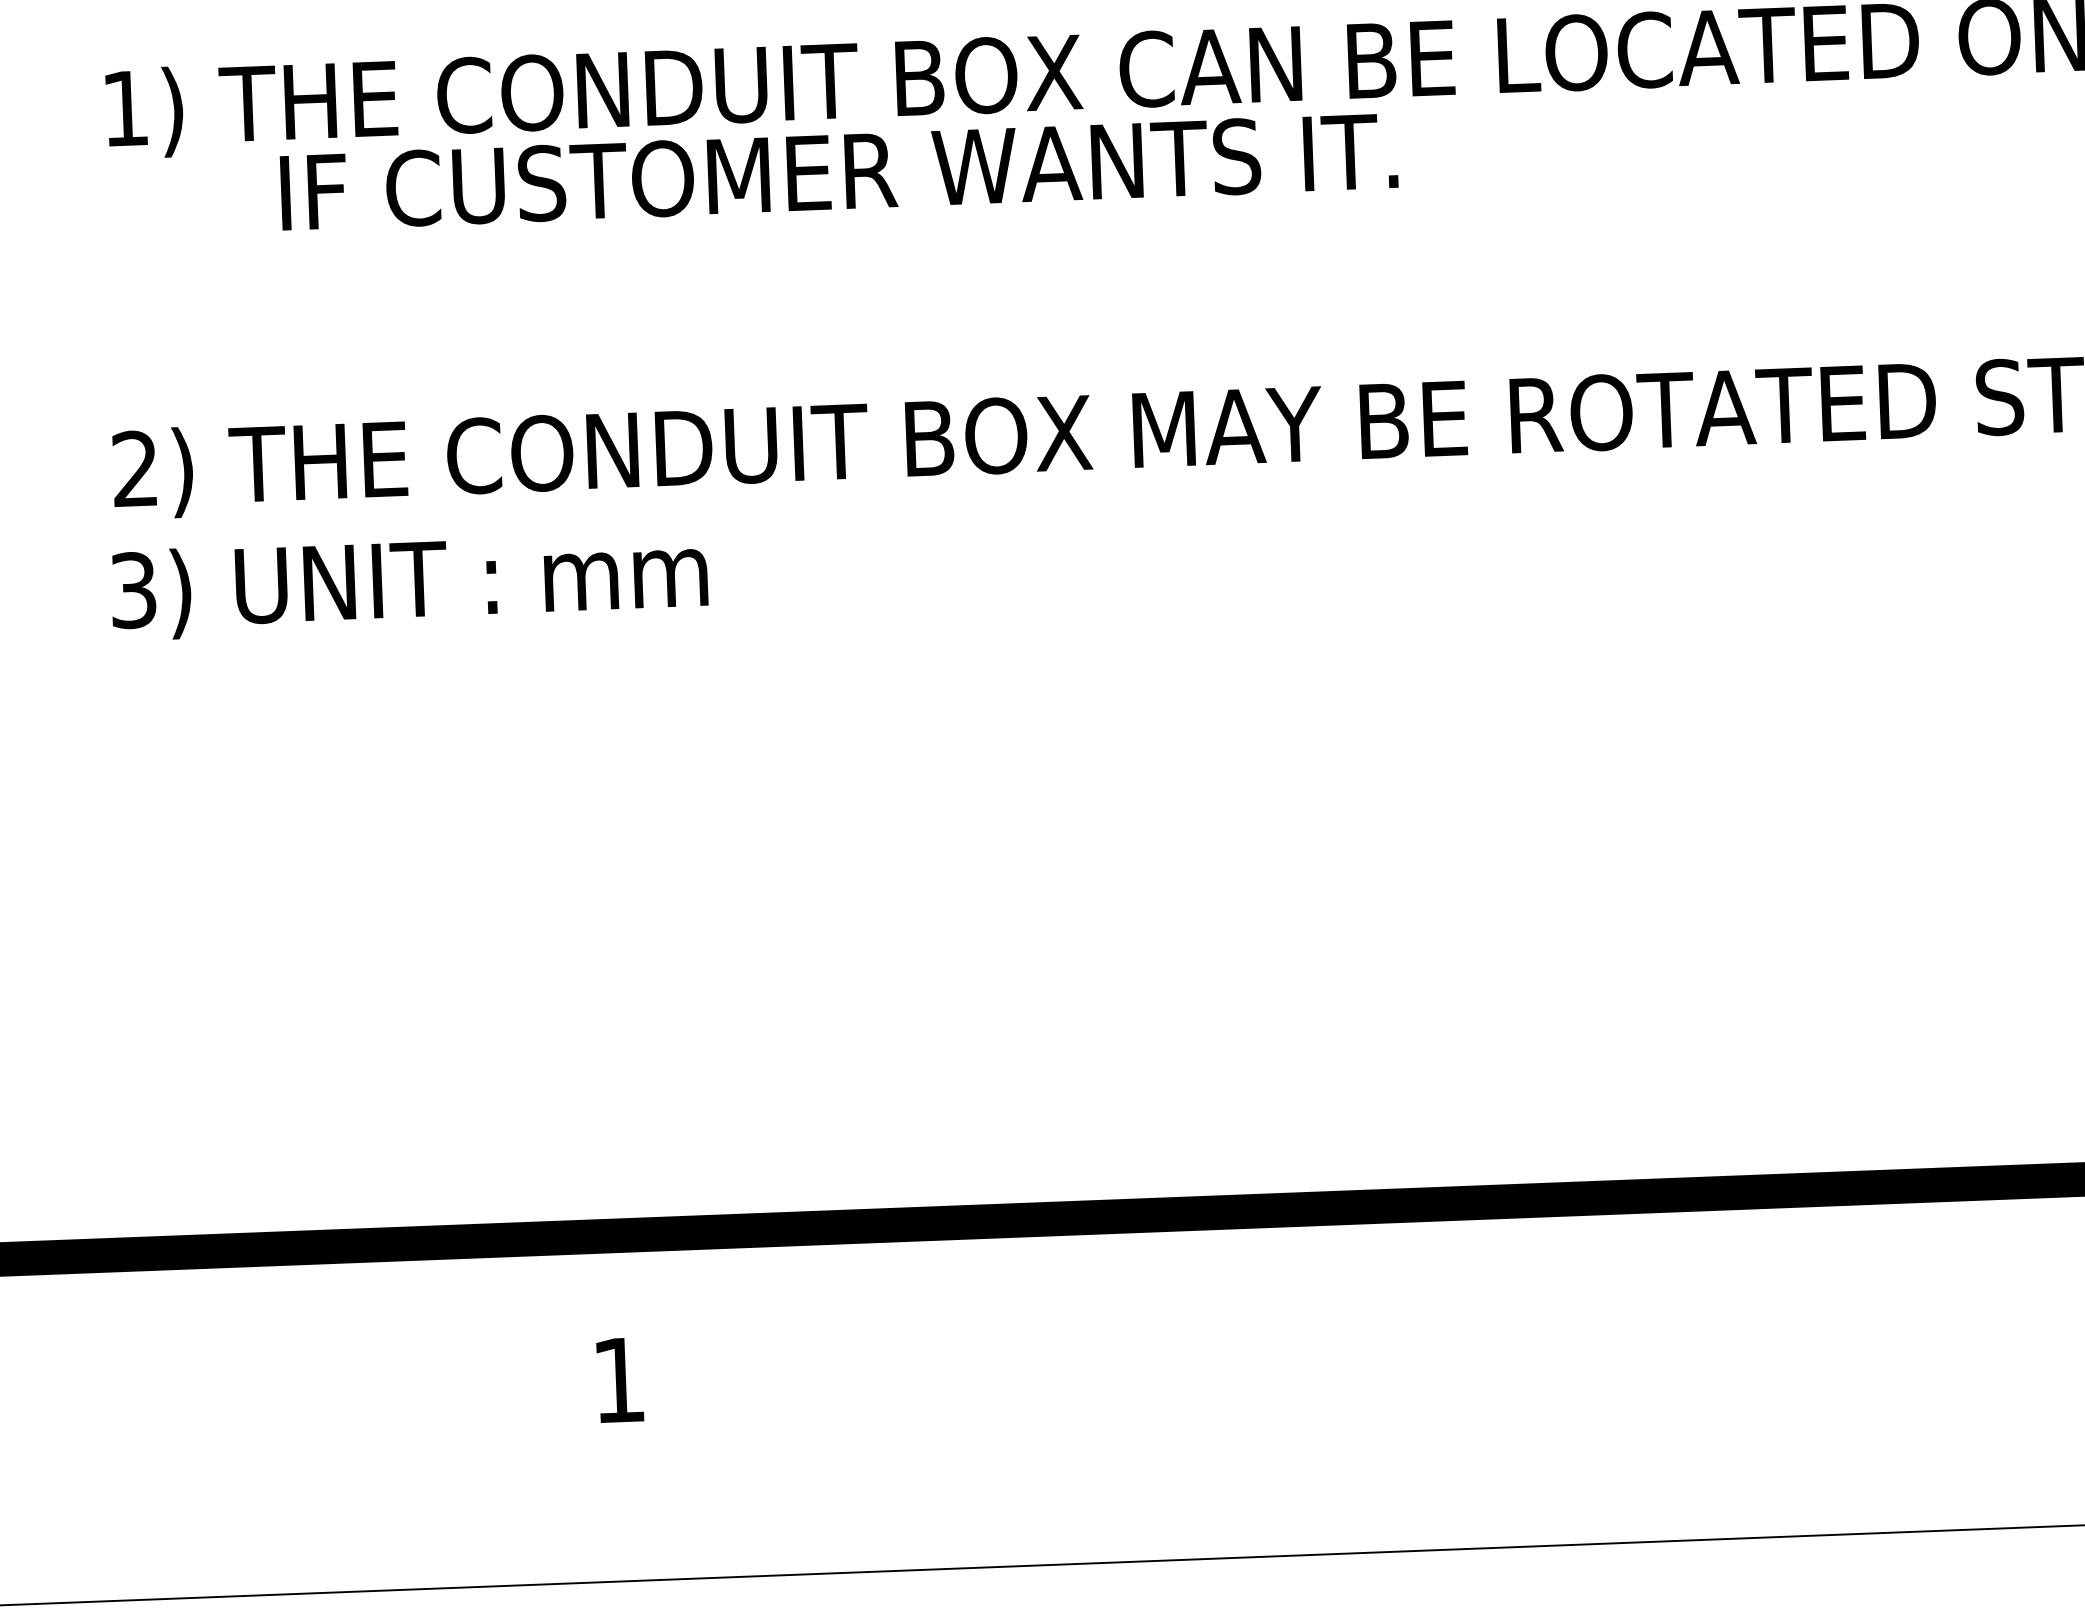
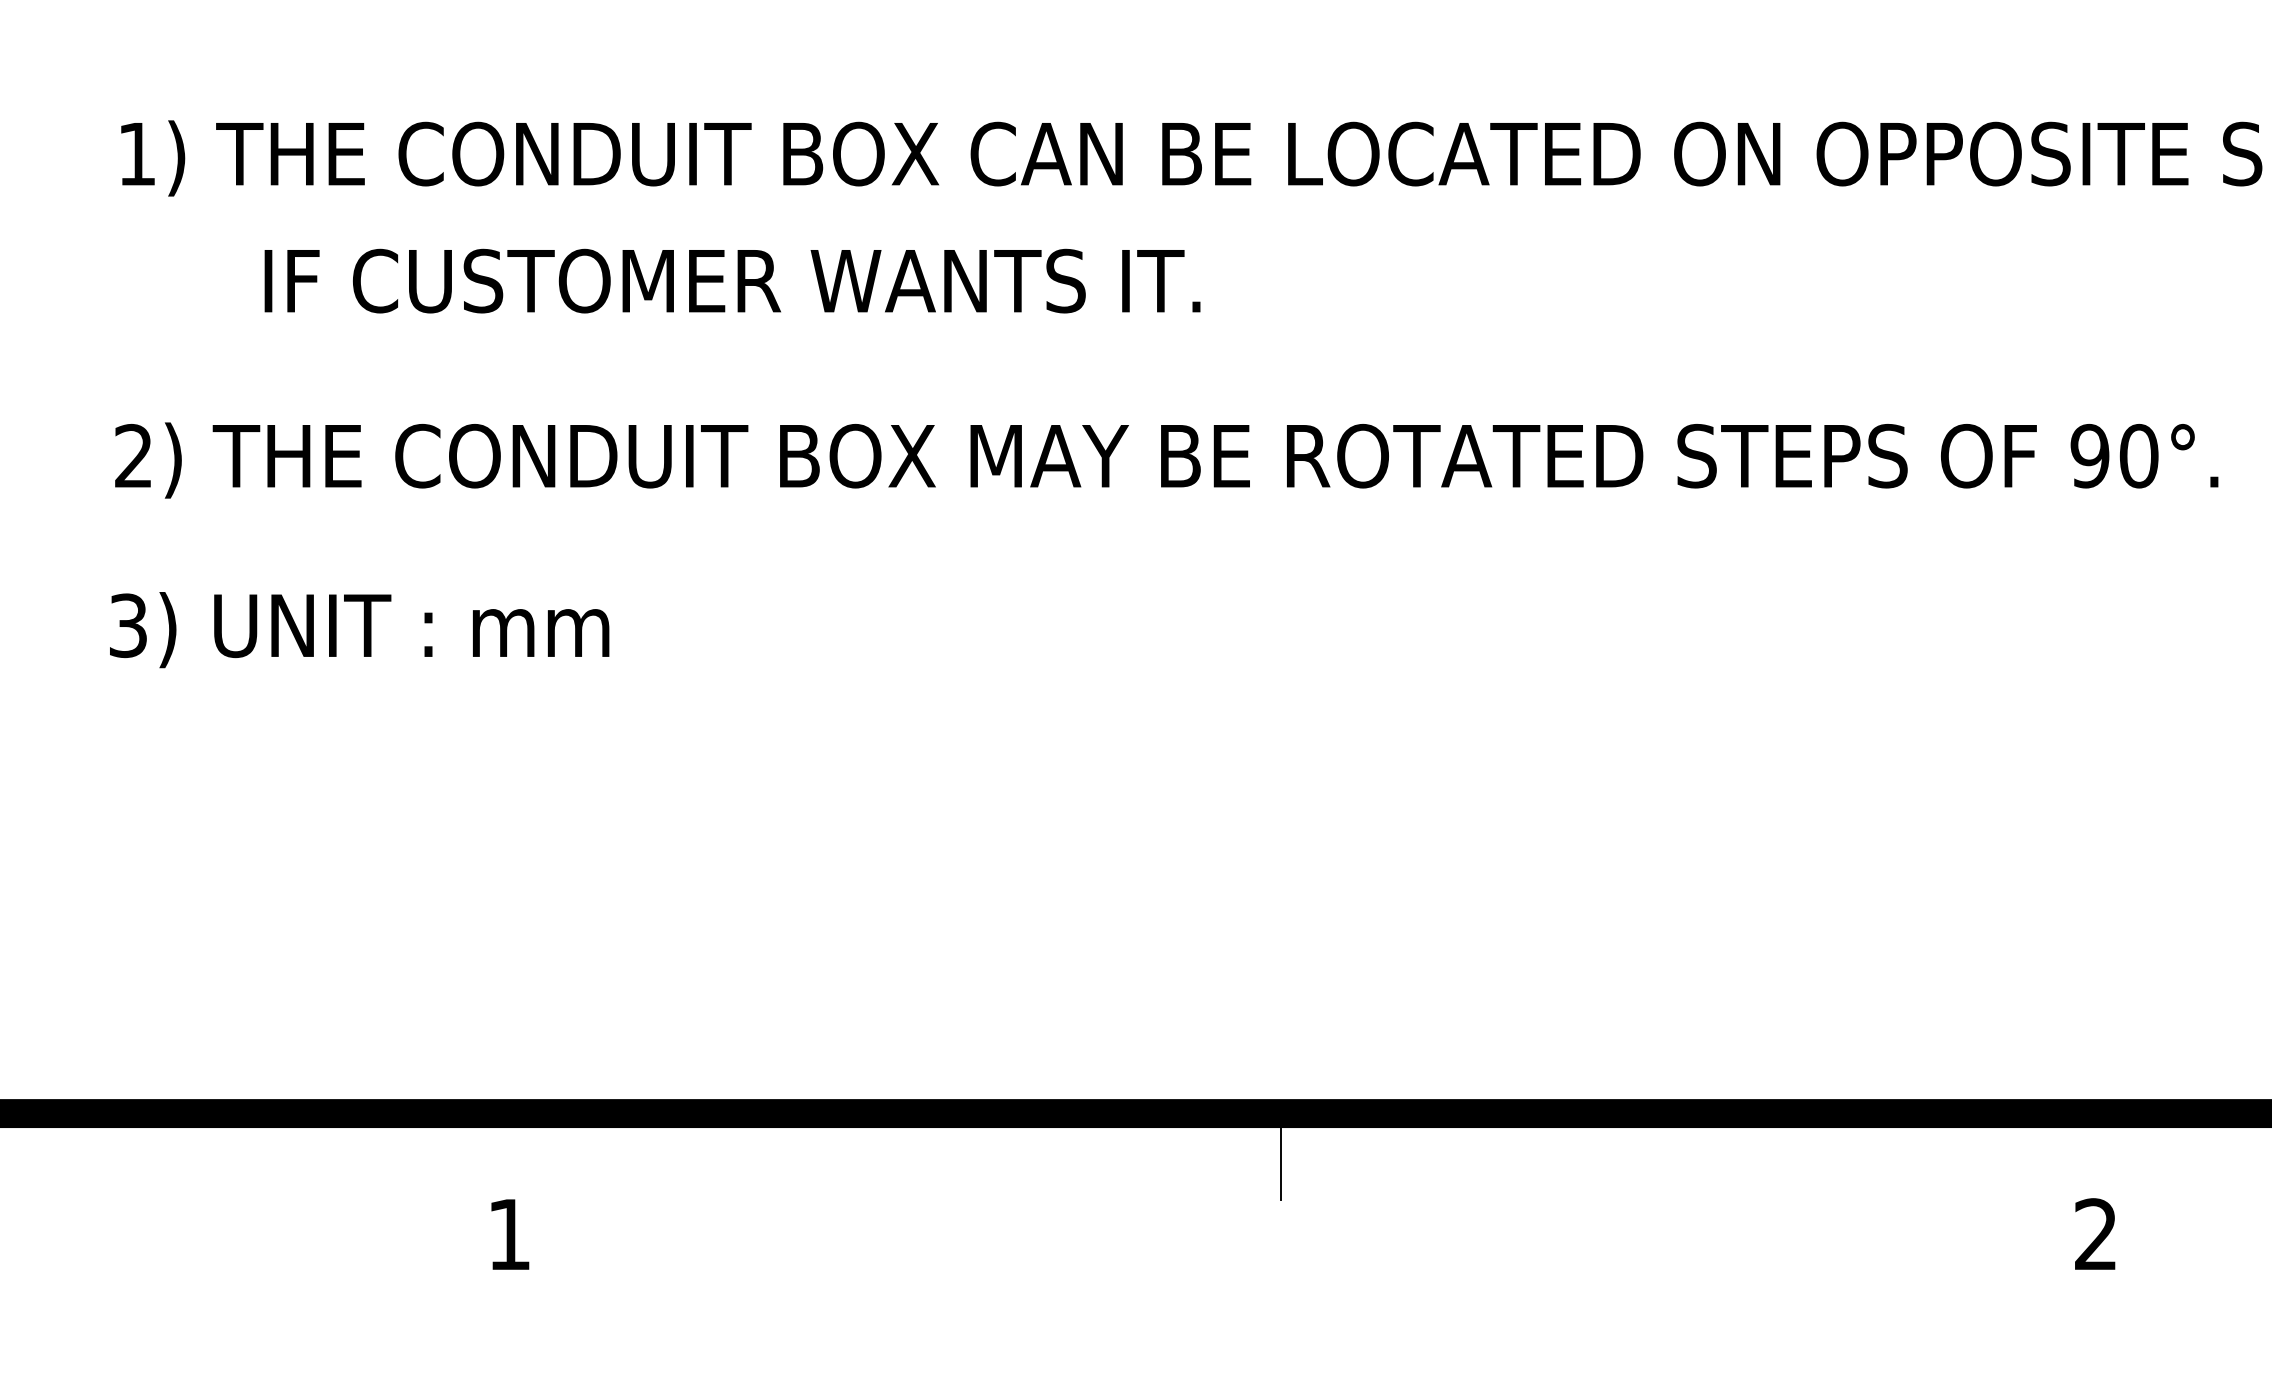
text: (839, 171) -> (732, 280), moved
text: (409, 585) -> (359, 630), moved
line: (1535, 1251) -> (1280, 1156), added

